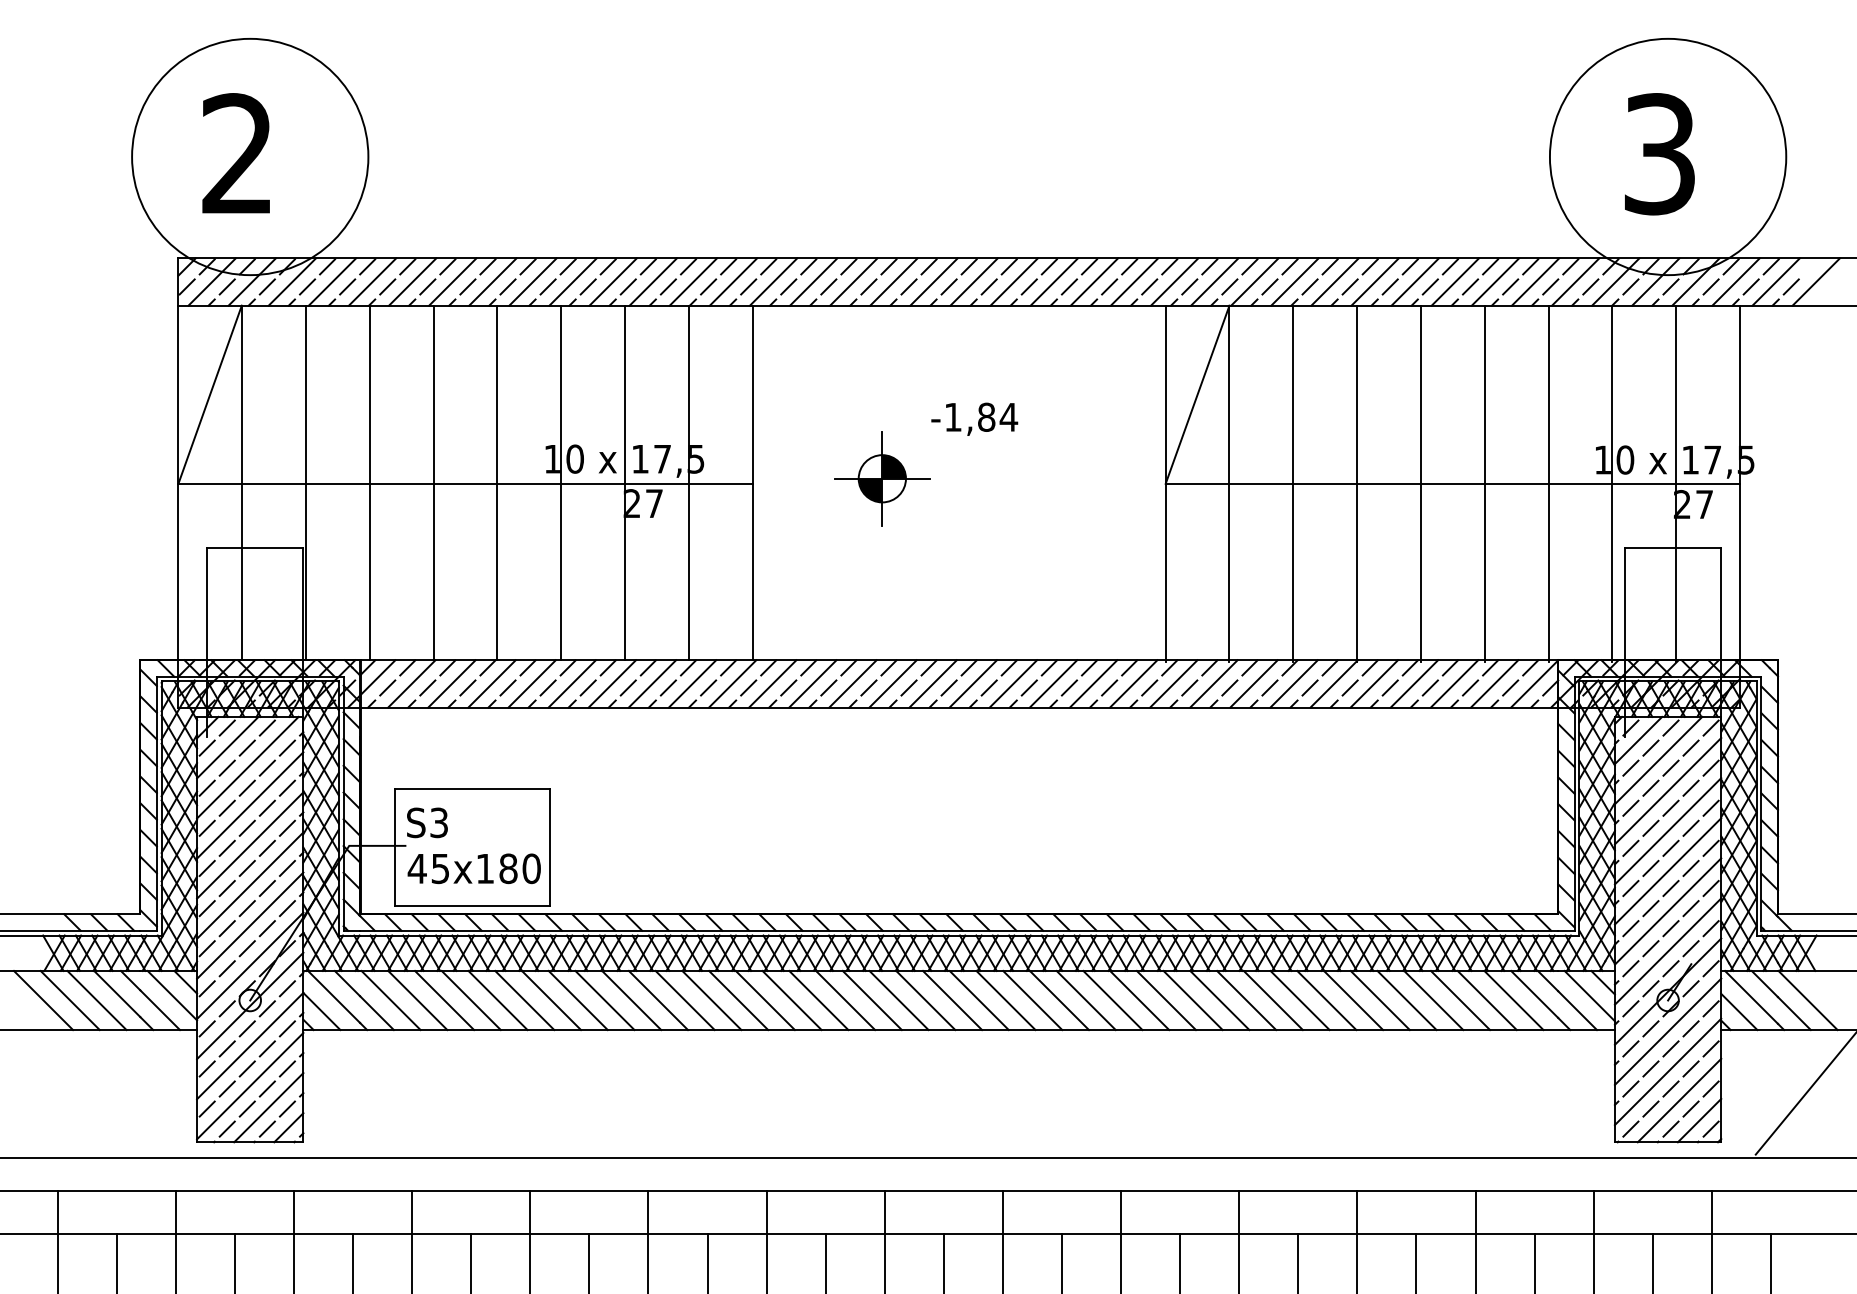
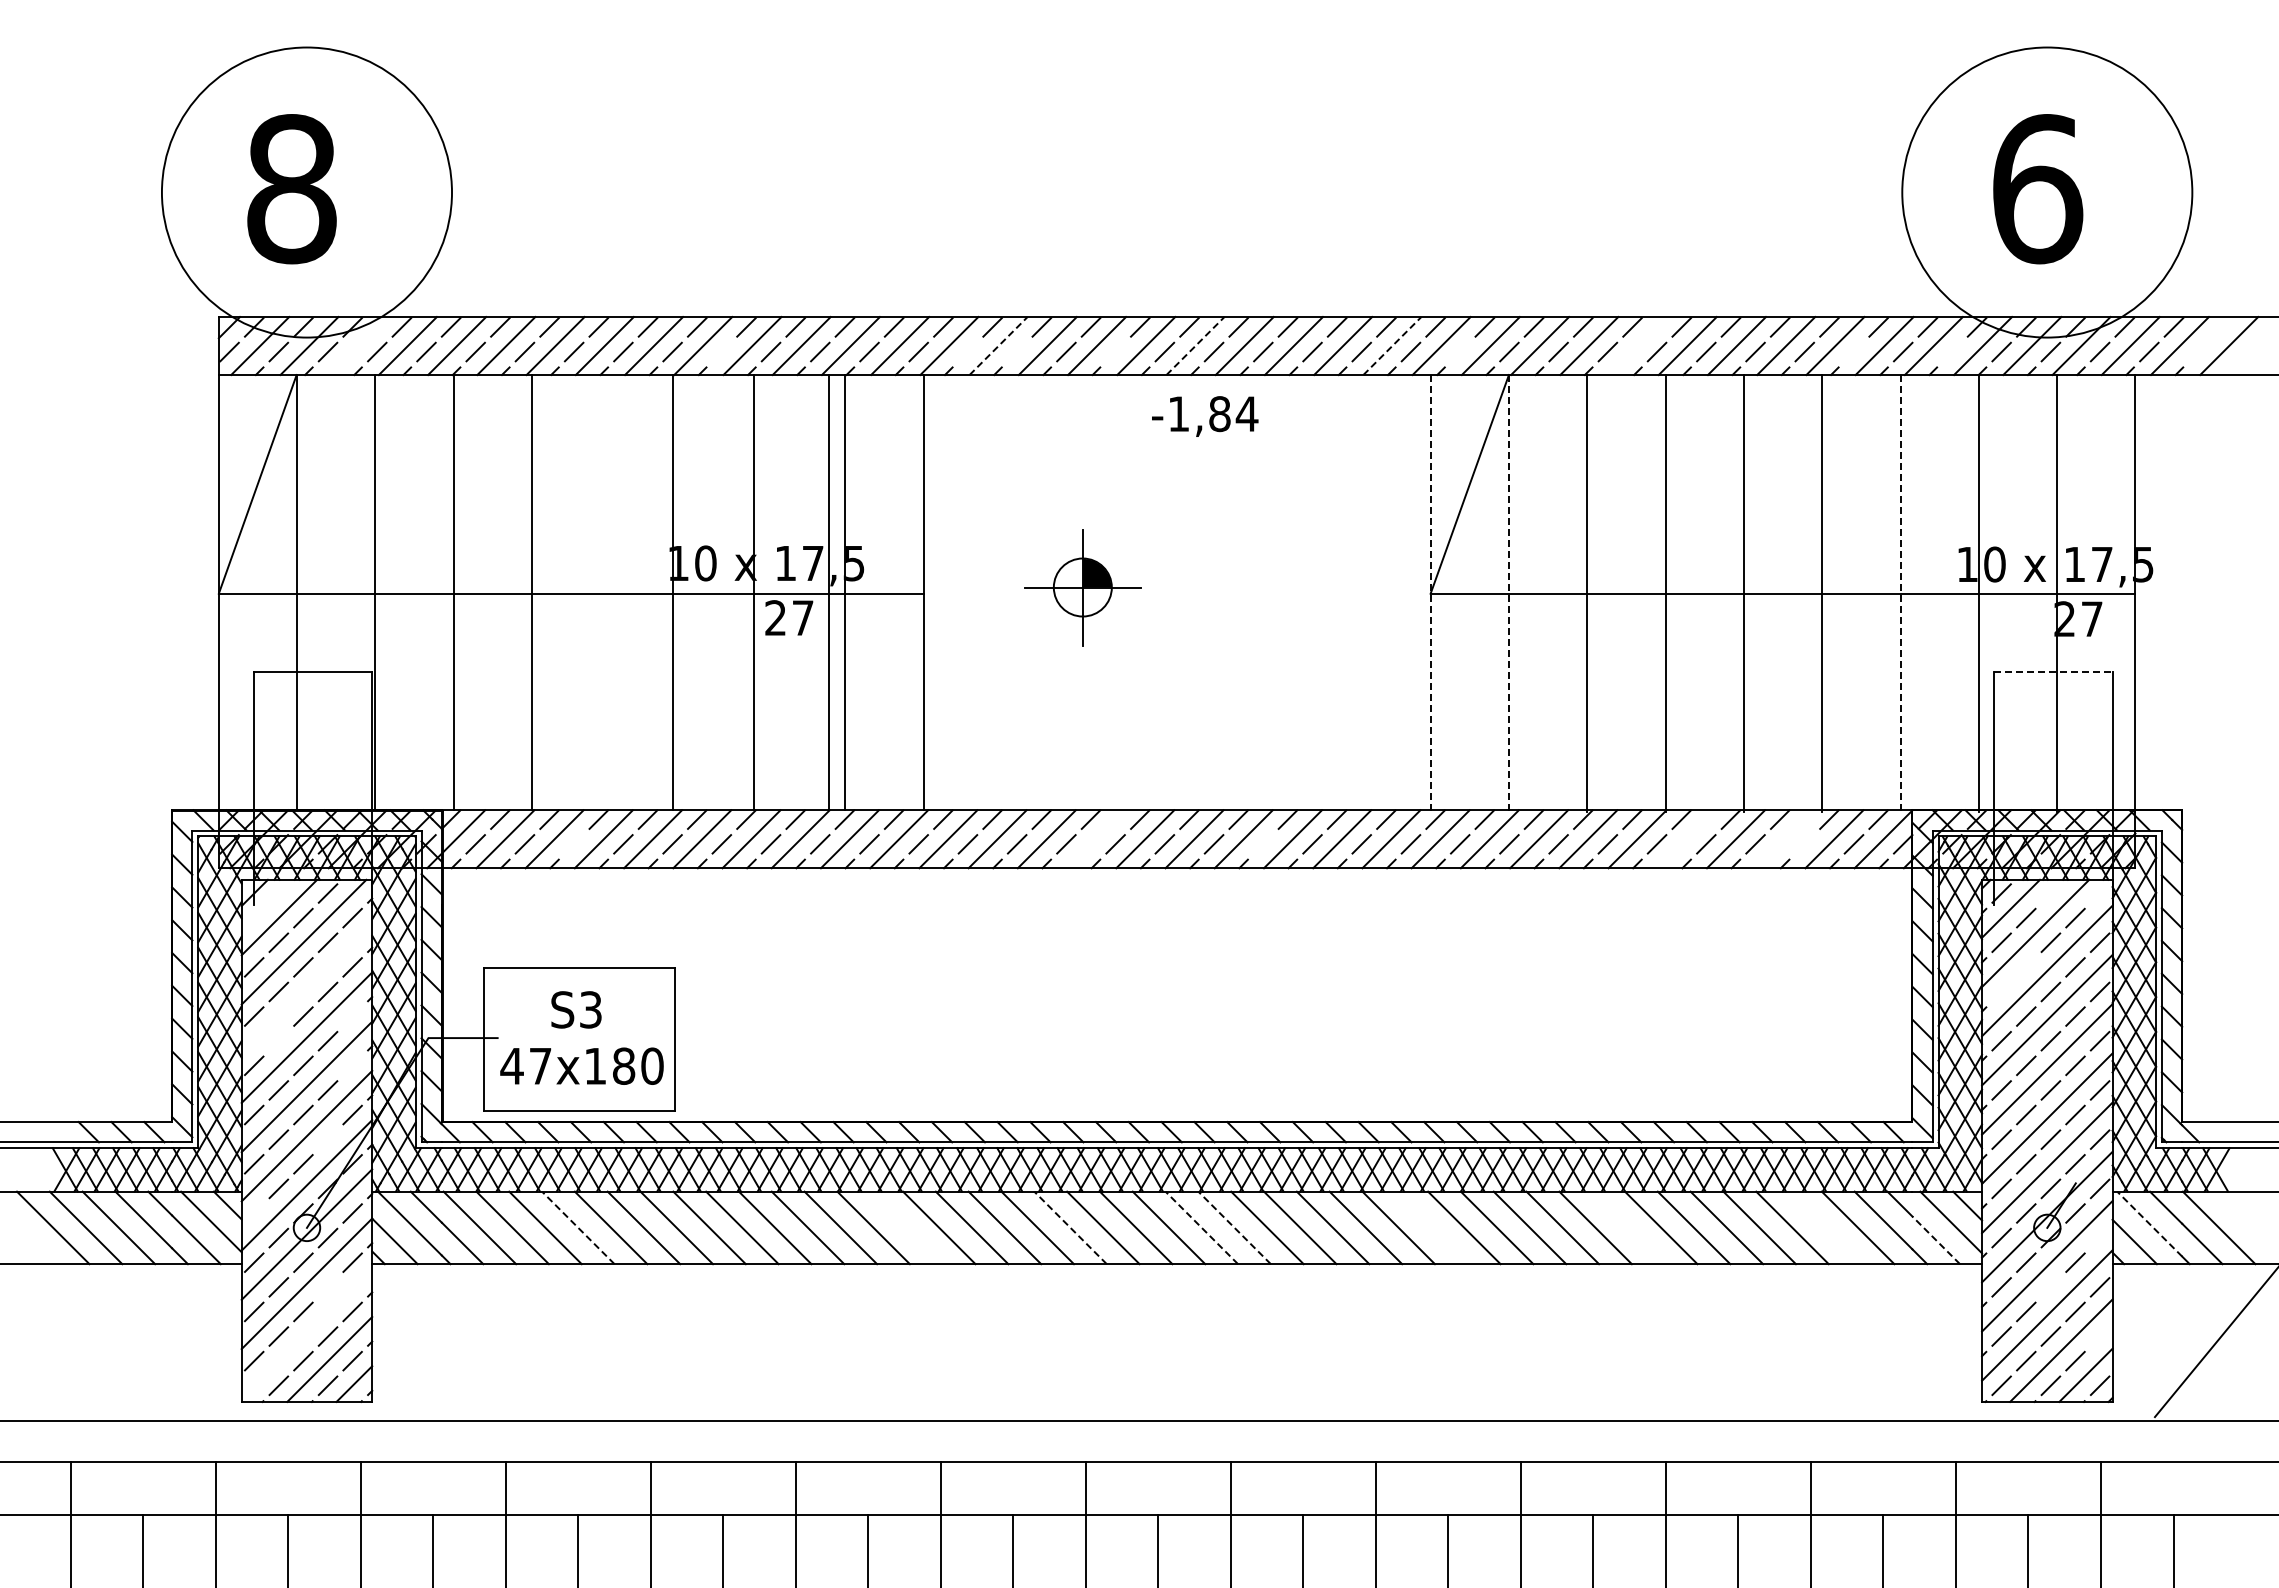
text: (237, 154) -> (291, 189), 2 -> 8
text: (1660, 154) -> (2038, 189), 3 -> 6
line: (813, 281) -> (998, 345), solid -> dashed
line: (974, 281) -> (1195, 345), solid -> dashed
line: (1134, 281) -> (1392, 345), solid -> dashed
line: (292, 282) -> (358, 346), removed
line: (1335, 282) -> (1638, 346), removed
line: (587, 286) -> (721, 351), removed
line: (788, 286) -> (967, 351), removed
line: (828, 286) -> (1016, 351), removed
line: (908, 286) -> (1115, 351), removed
line: (1189, 286) -> (1459, 351), removed
line: (1510, 286) -> (1853, 351), removed
line: (1590, 286) -> (1952, 351), removed
line: (1791, 286) -> (2198, 351), removed
text: (974, 419) -> (1205, 416), moved
line: (497, 482) -> (673, 592), moved
line: (561, 482) -> (753, 592), moved
line: (625, 482) -> (829, 592), moved
line: (1165, 483) -> (1430, 593), solid -> dashed
line: (1229, 483) -> (1508, 593), solid -> dashed
line: (1548, 483) -> (1900, 593), solid -> dashed
fill: (869, 490) -> (1067, 601), removed
line: (1673, 548) -> (2053, 672), solid -> dashed
line: (893, 684) -> (1096, 839), removed
line: (1374, 684) -> (1686, 839), removed
line: (1454, 684) -> (1785, 839), removed
line: (467, 688) -> (573, 844), removed
line: (1029, 688) -> (1263, 844), removed
line: (1470, 688) -> (1804, 844), removed
line: (227, 728) -> (278, 893), removed
line: (1670, 728) -> (2050, 893), removed
line: (1710, 728) -> (2099, 893), removed
line: (206, 747) -> (253, 917), removed
line: (1651, 788) -> (2026, 967), removed
line: (249, 805) -> (306, 988), removed
line: (1630, 807) -> (2001, 991), removed
text: (427, 822) -> (576, 1009), moved
line: (287, 828) -> (352, 1016), removed
line: (227, 847) -> (278, 1040), removed
line: (287, 868) -> (352, 1065), removed
text: (440, 869) -> (540, 1066), 45x180 -> 47x180
line: (266, 928) -> (327, 1139), removed
line: (206, 988) -> (253, 1213), removed
line: (1751, 997) -> (2149, 1224), solid -> dashed
line: (470, 1000) -> (577, 1227), solid -> dashed
line: (738, 1000) -> (906, 1227), removed
line: (872, 1000) -> (1070, 1227), solid -> dashed
line: (979, 1000) -> (1201, 1227), solid -> dashed
line: (1005, 1000) -> (1234, 1227), solid -> dashed
line: (1166, 1000) -> (1431, 1227), removed
line: (1326, 1000) -> (1628, 1227), removed
line: (1487, 1000) -> (1825, 1227), removed
line: (1710, 1008) -> (2099, 1237), removed
line: (1577, 1010) -> (1936, 1240), solid -> dashed
line: (266, 1049) -> (327, 1287), removed
line: (1670, 1049) -> (2050, 1287), removed
line: (249, 1085) -> (306, 1332), removed
line: (1710, 1088) -> (2099, 1336), removed

